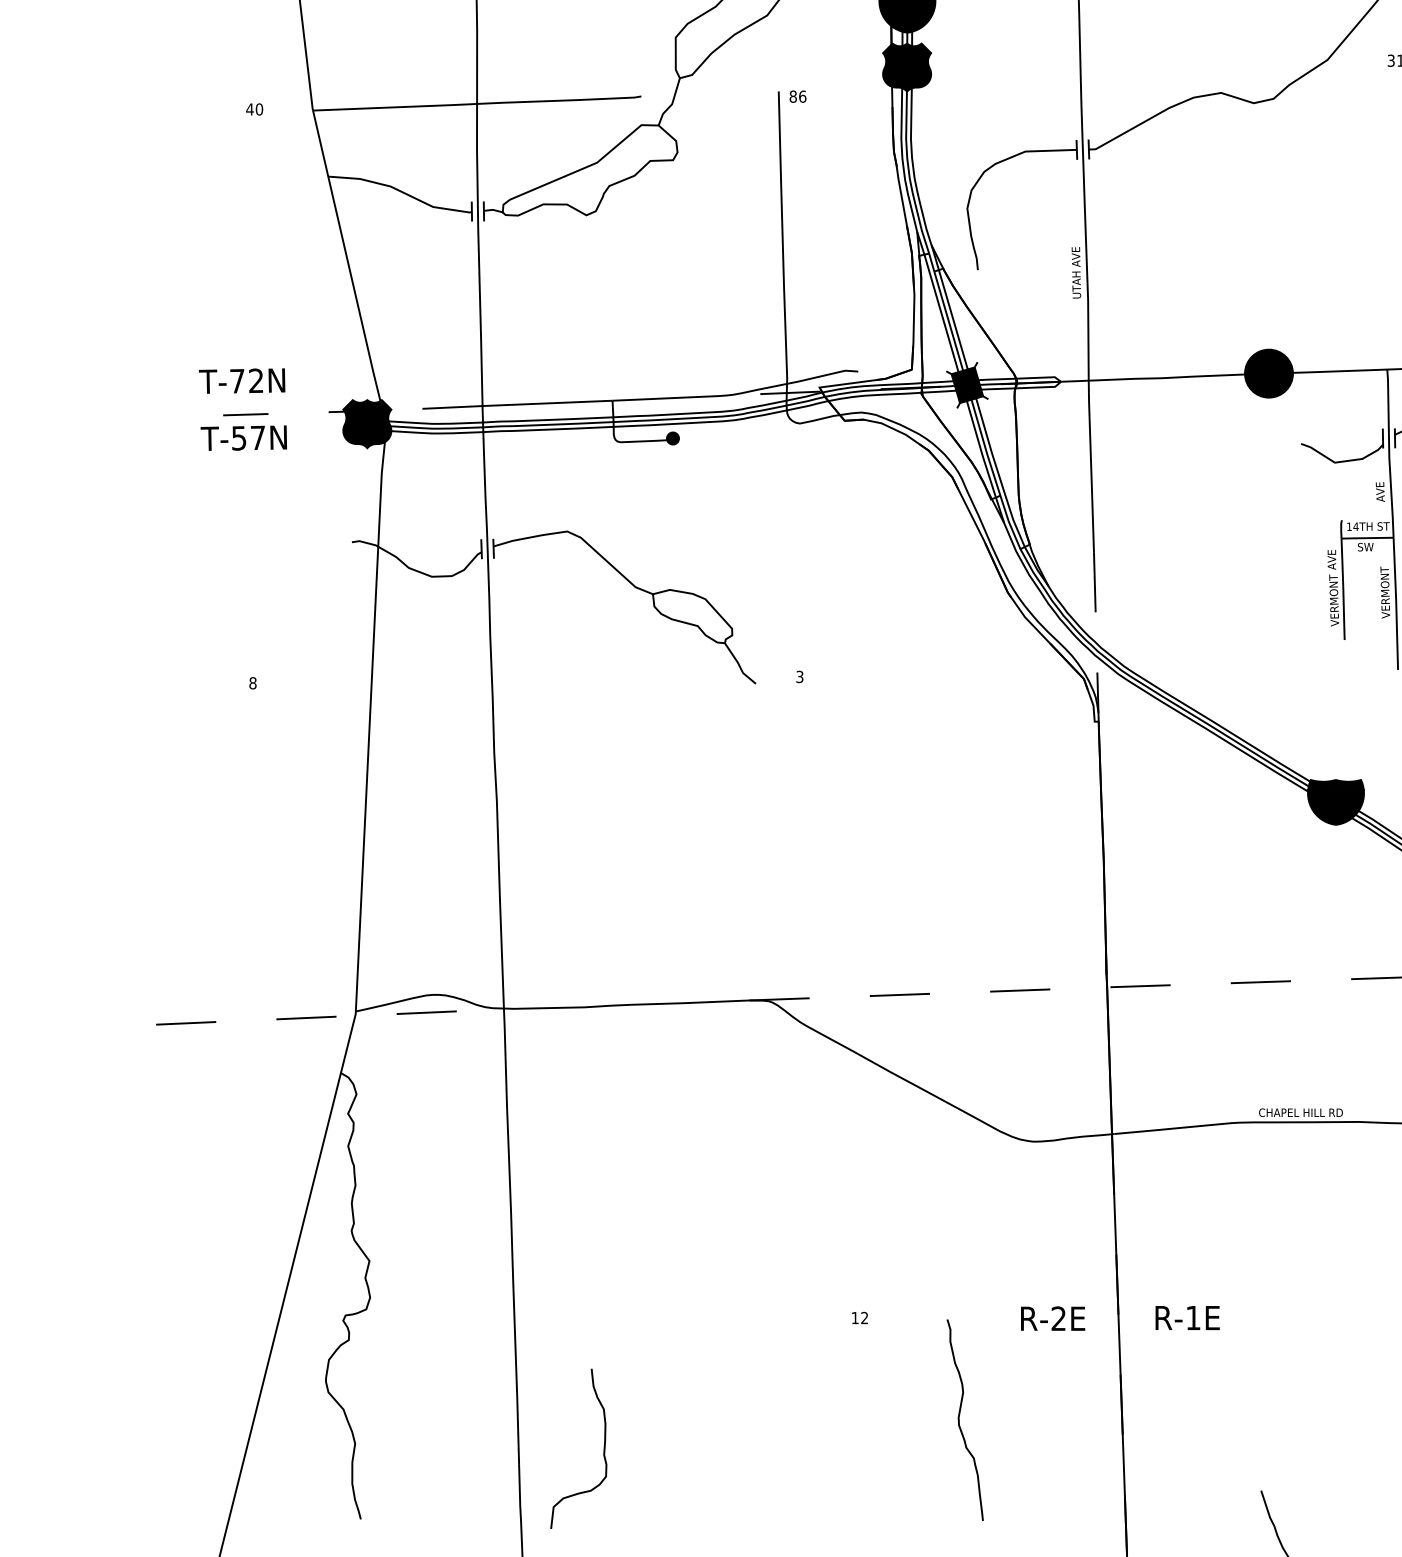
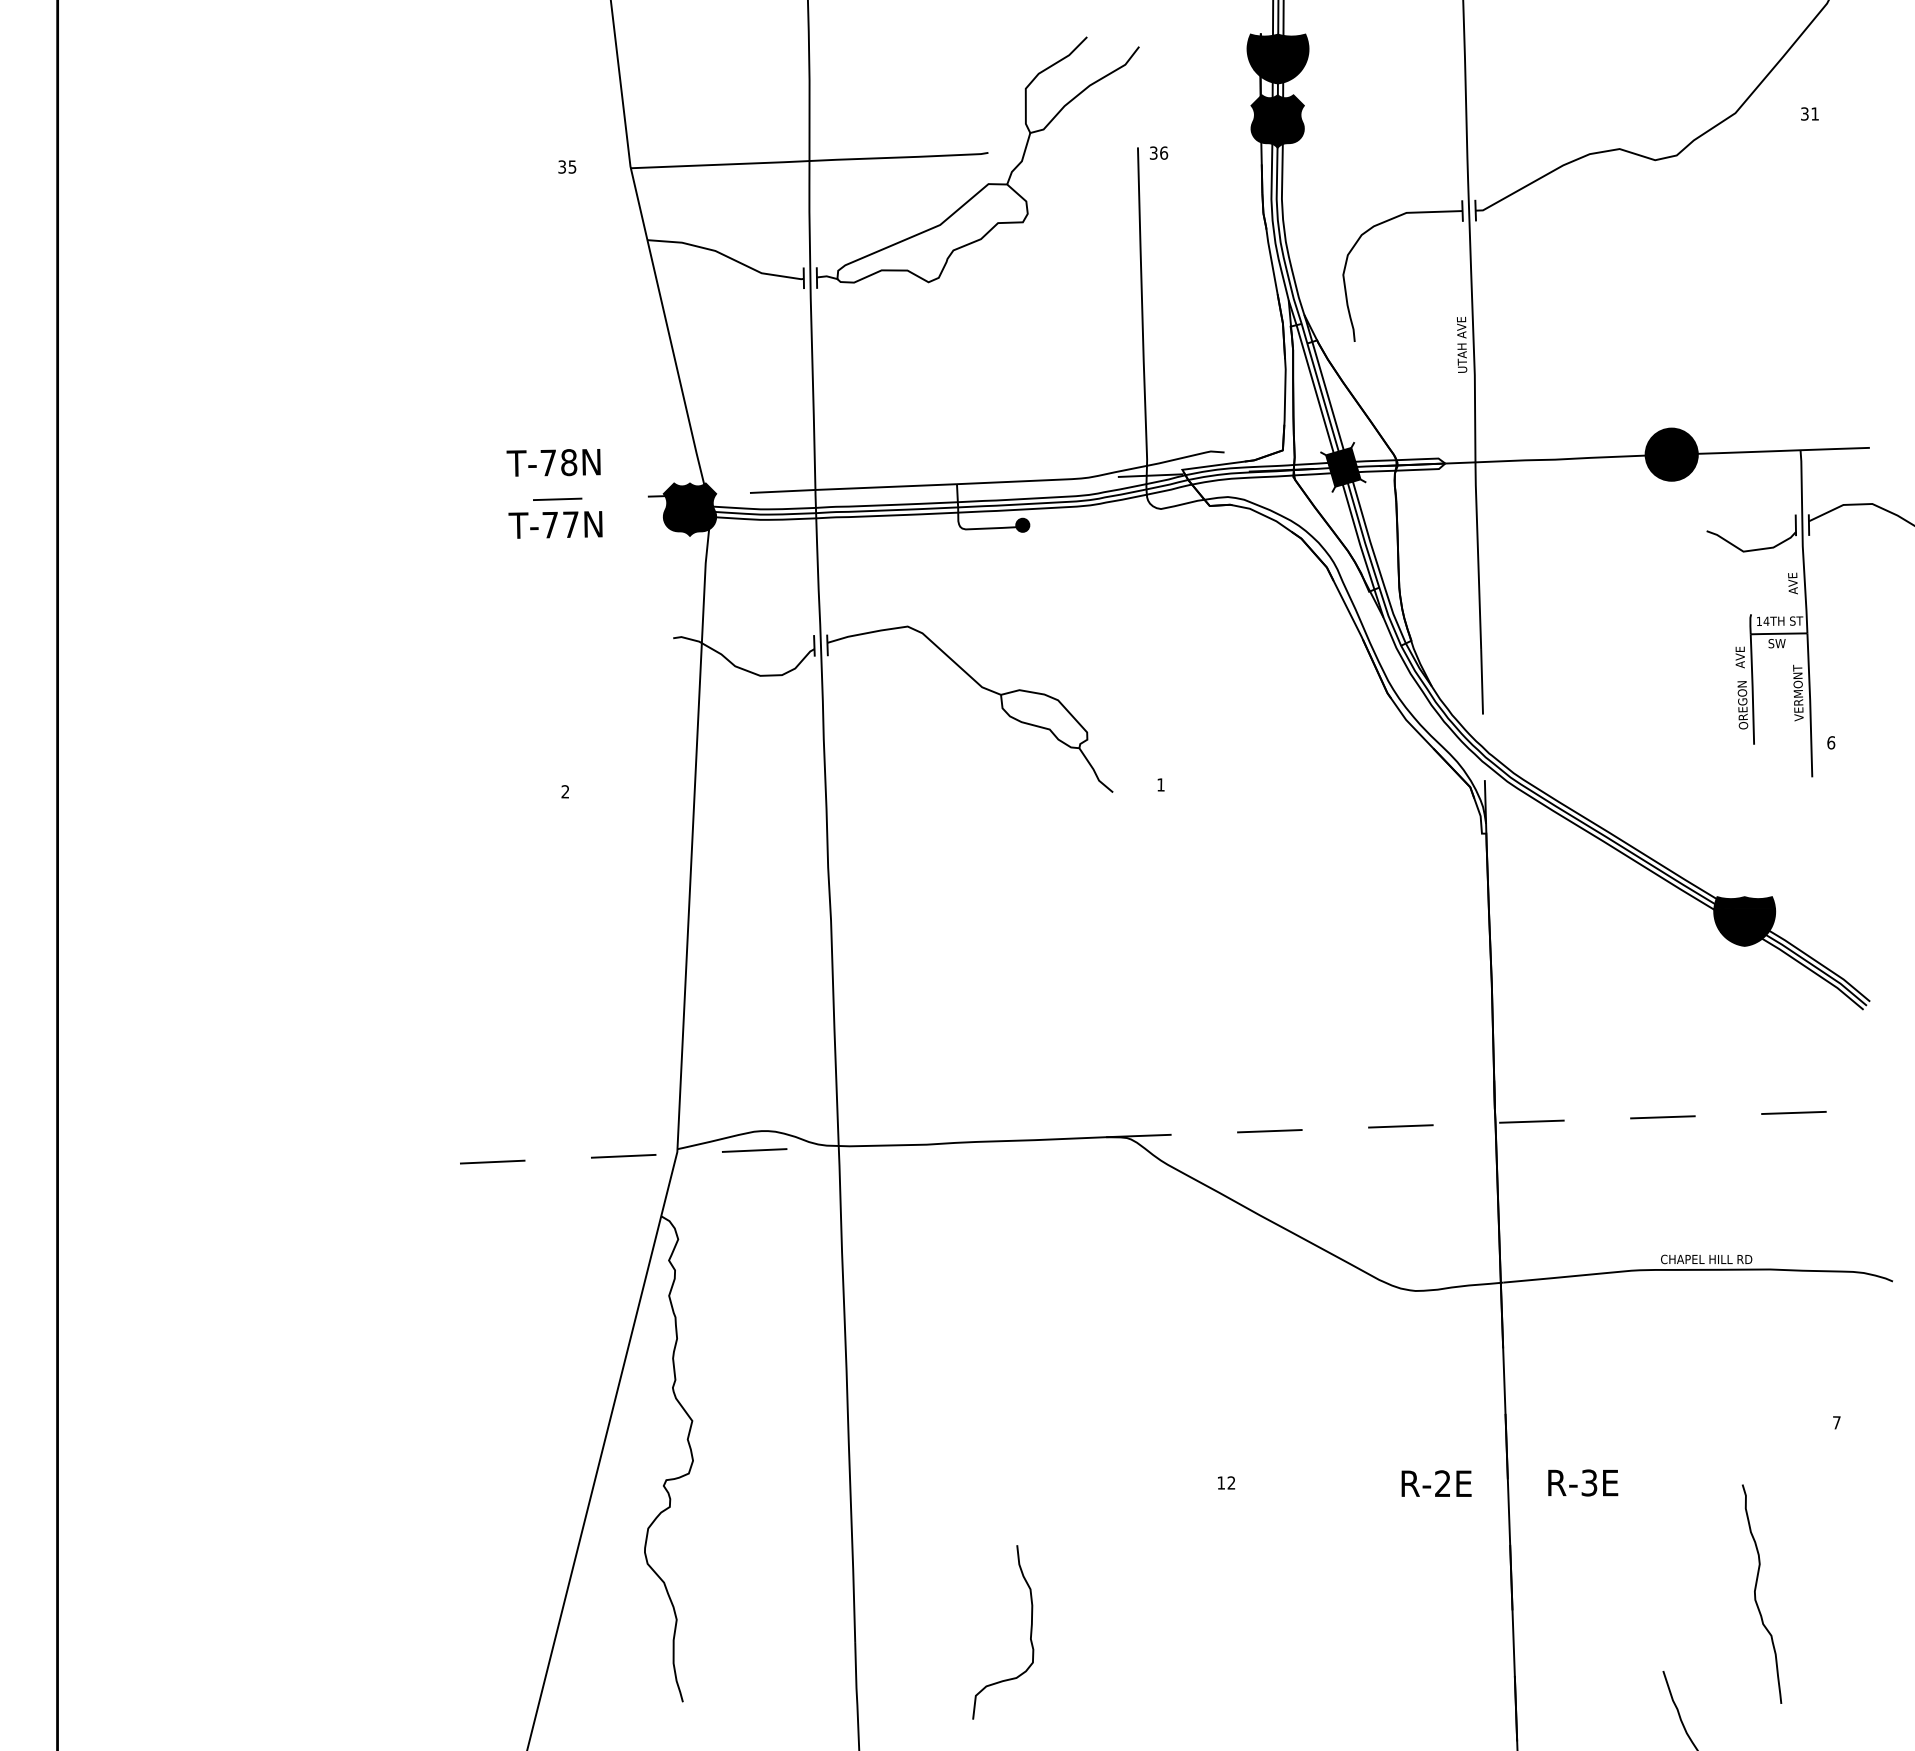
text: (793, 96) -> (1153, 152), 86 -> 36
text: (254, 108) -> (567, 166), 40 -> 35
text: (256, 380) -> (569, 462), T-72N -> T-78N
text: (238, 437) -> (549, 524), T-57N -> T-77N
text: (1333, 600) -> (1742, 701), VERMONT -> OREGON
text: (799, 676) -> (1160, 784), 3 -> 1
text: (253, 682) -> (565, 791), 8 -> 2
text: (1193, 1317) -> (1589, 1482), R-1E -> R-3E
curve: (959, 1419) -> (1755, 1593), moved
curve: (603, 1448) -> (1030, 1632), moved

